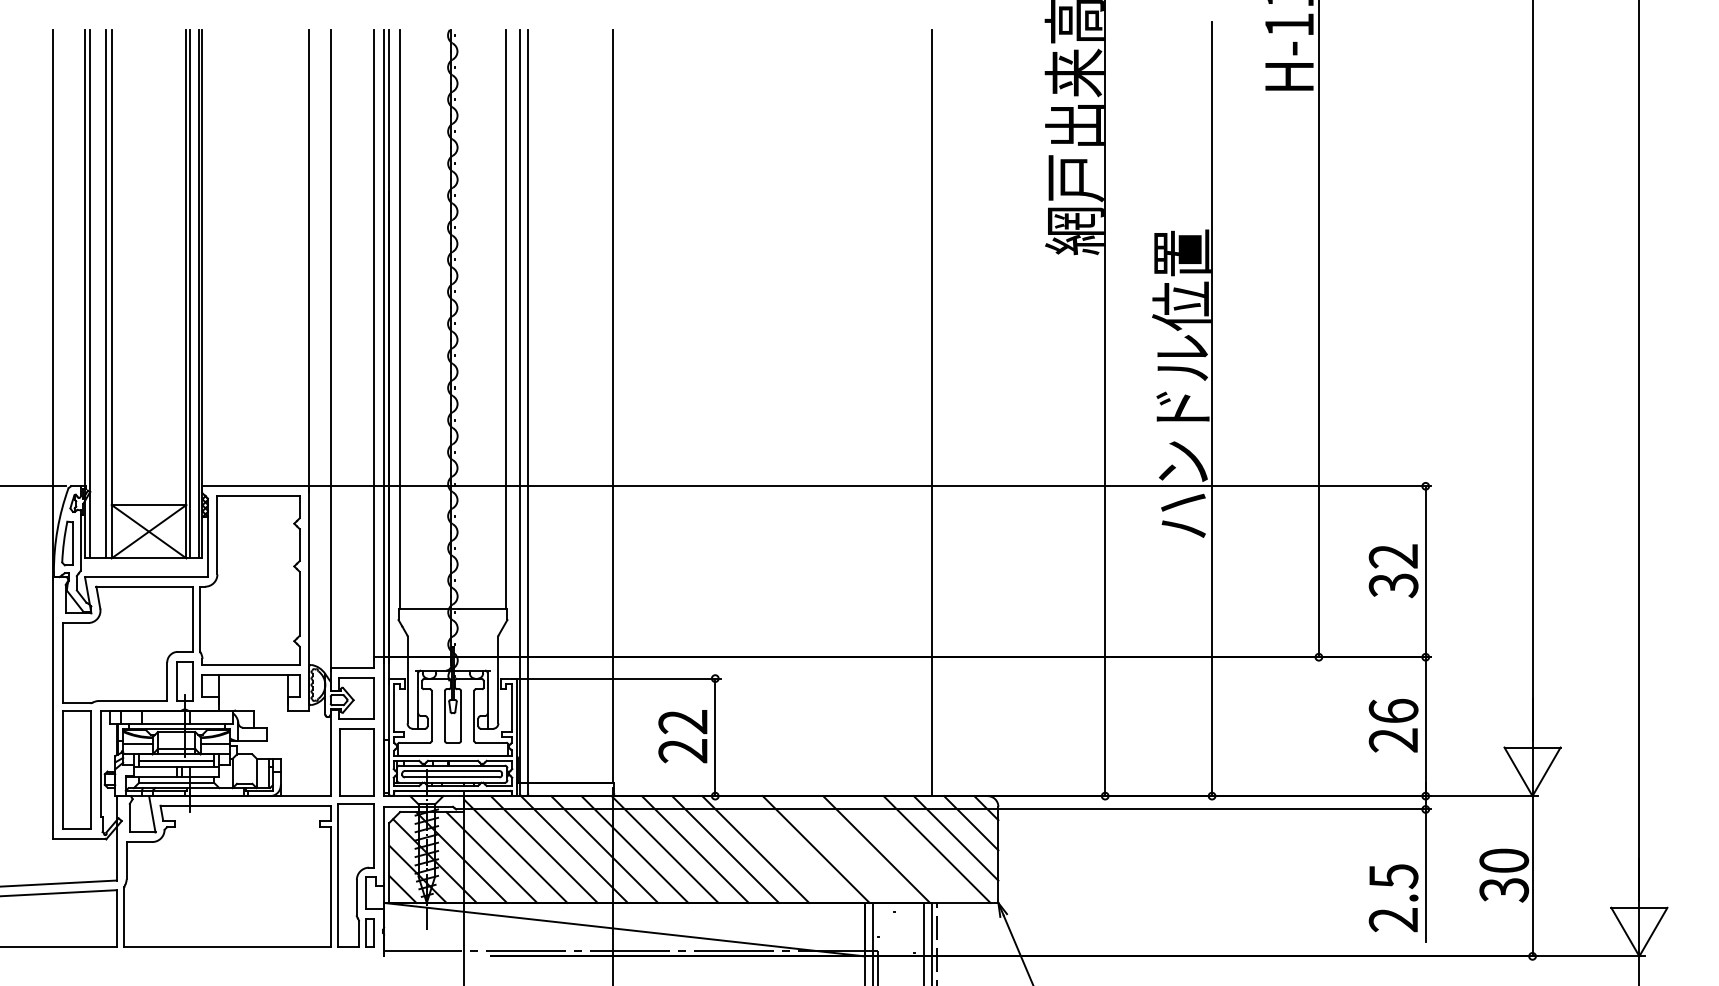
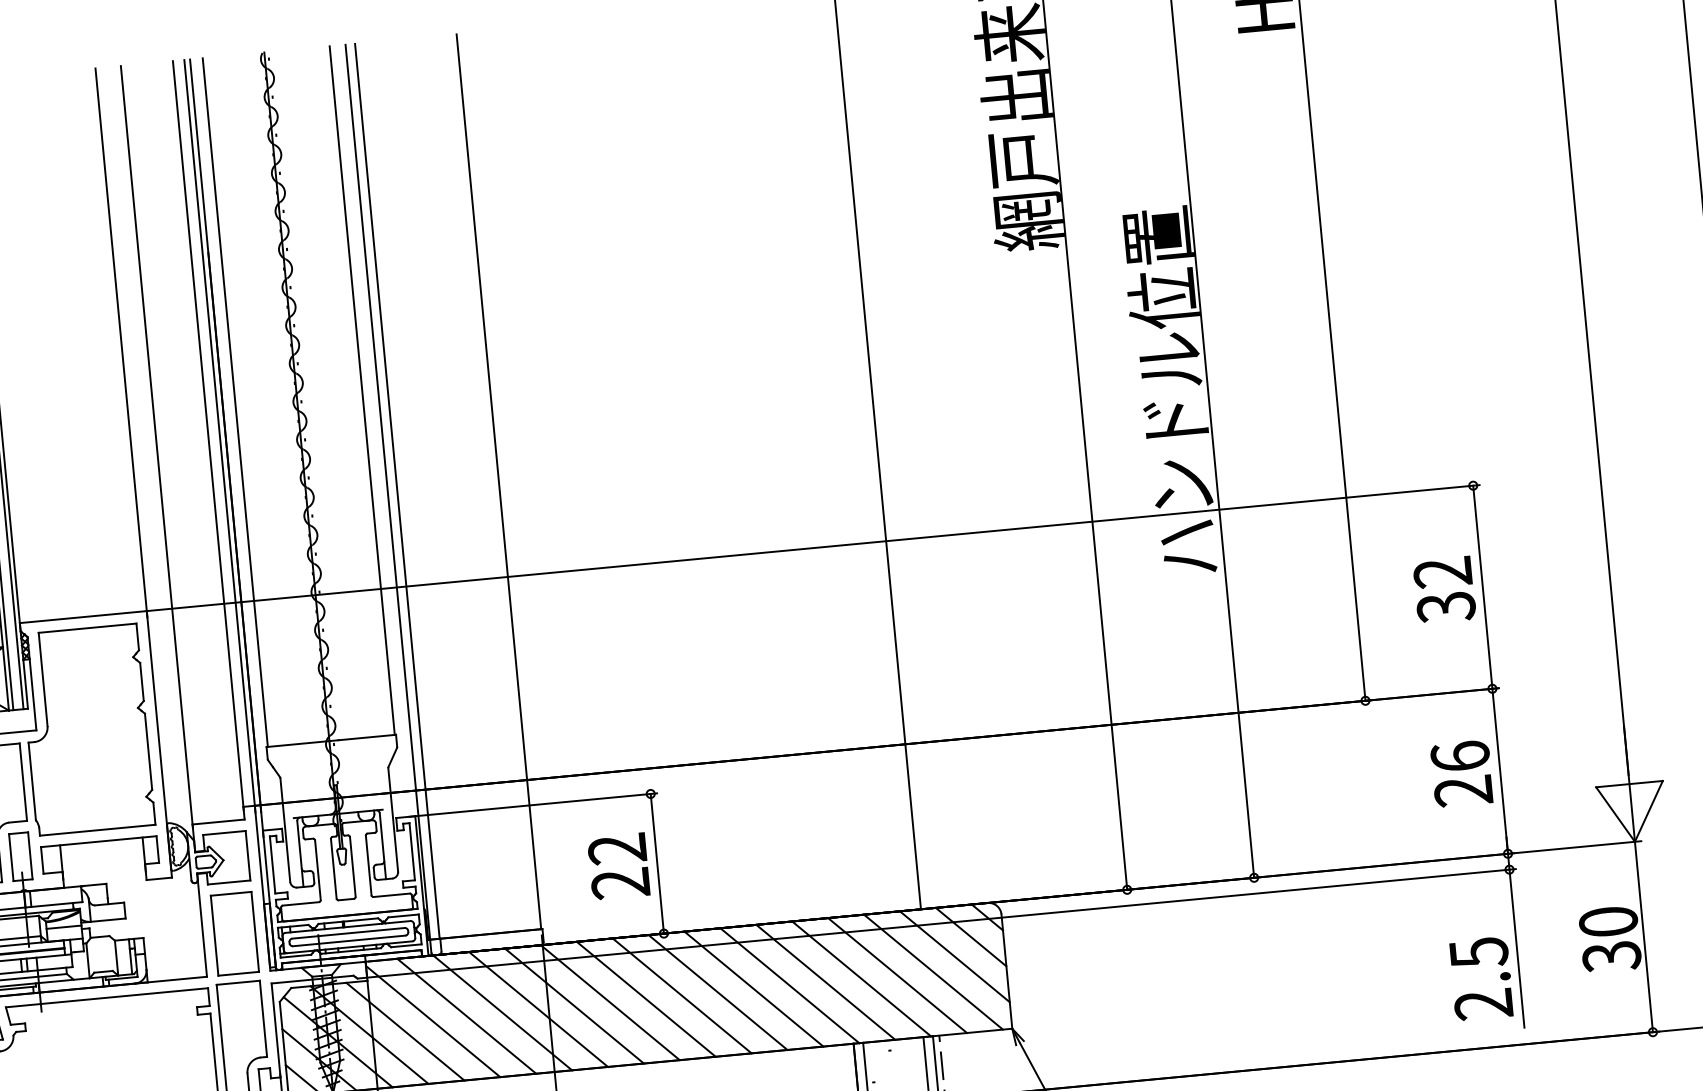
line: (785, 849) -> (753, 989), added
line: (846, 849) -> (825, 982), added
line: (906, 849) -> (897, 975), added

